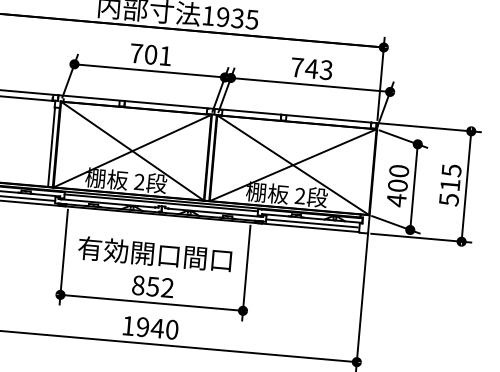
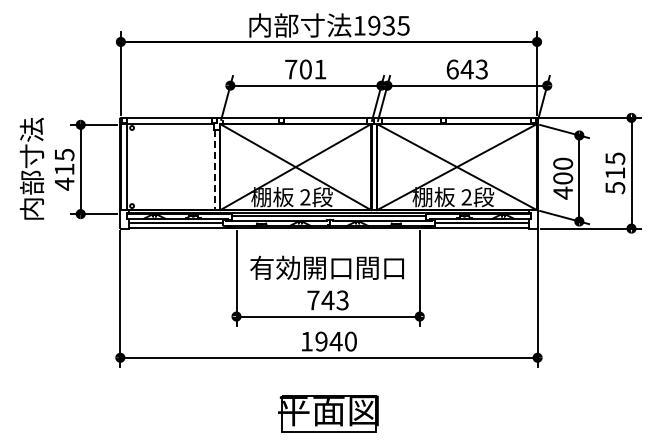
text: (297, 67) -> (452, 69), 743 -> 643
line: (51, 147) -> (214, 170), solid -> dashed
text: (152, 286) -> (327, 300), 852 -> 743

